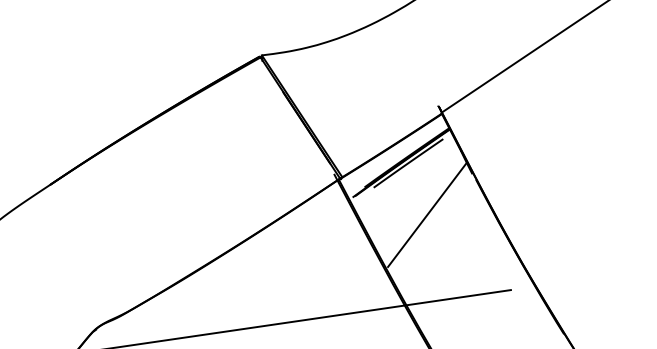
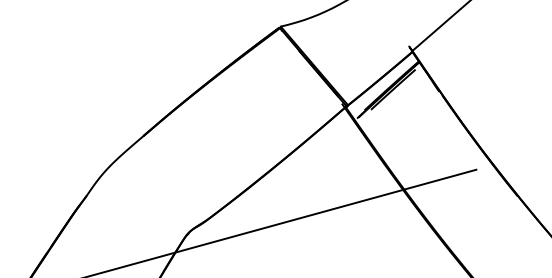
line: (426, 215) -> (410, 124), removed

